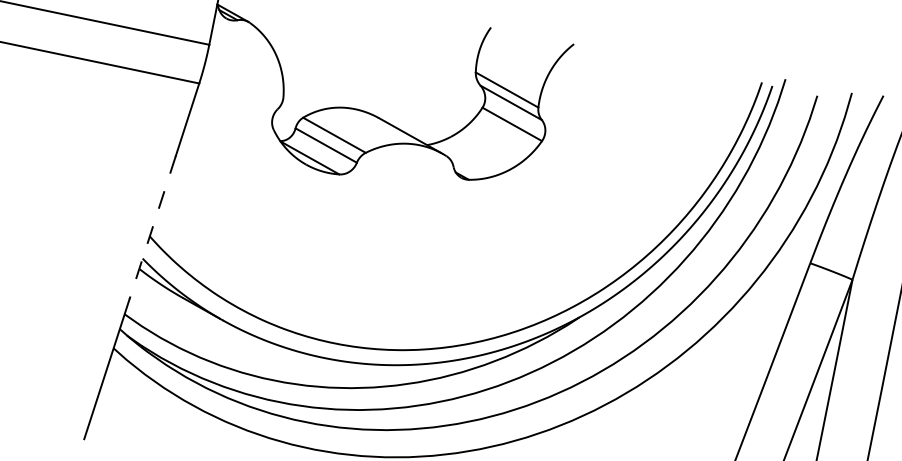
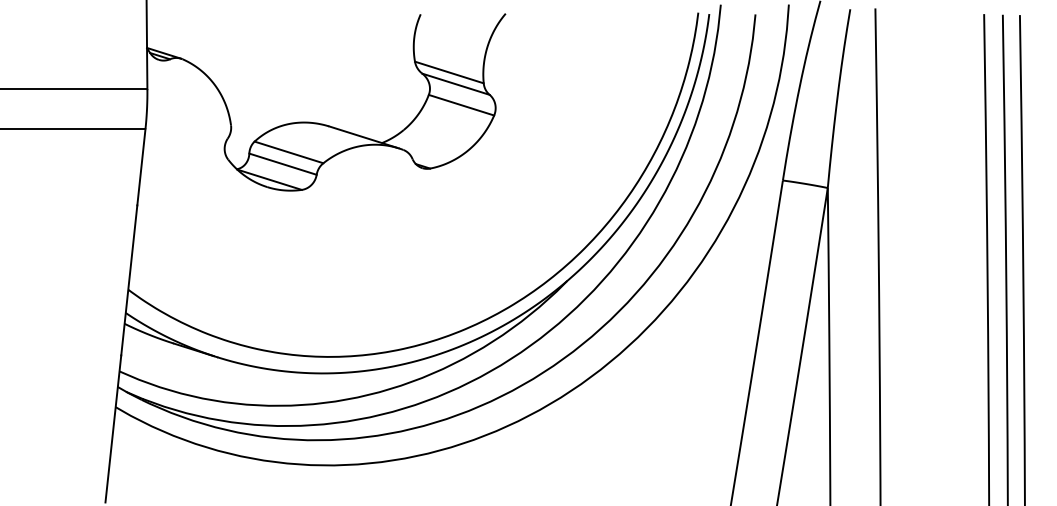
line: (152, 227) -> (129, 280), dashed -> solid

